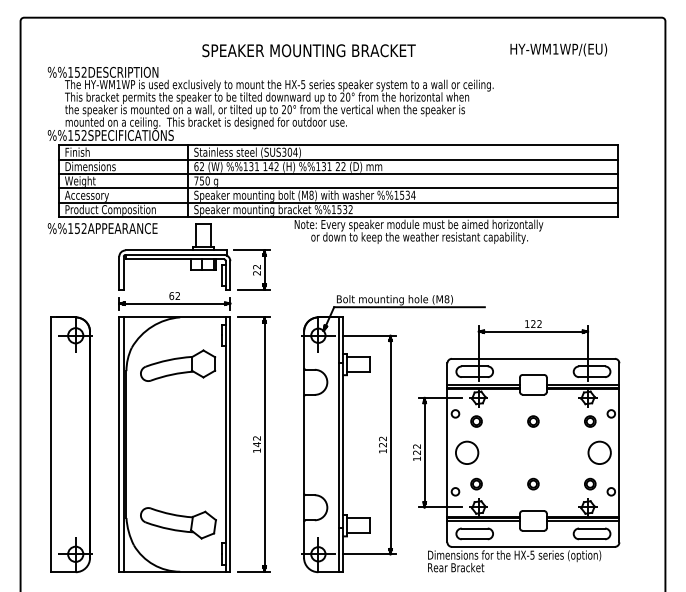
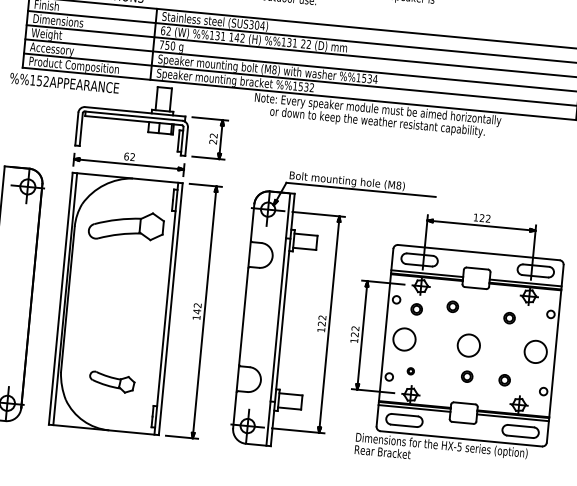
part: (533, 421) -> (452, 306), moved
part: (590, 421) -> (509, 318), moved
circle: (532, 452) -> (469, 345), added
part: (476, 483) -> (410, 370), size x0.6
part: (590, 483) -> (504, 379), moved
part: (178, 523) -> (112, 382), size x0.6

